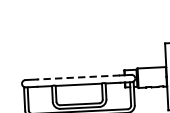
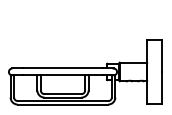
line: (77, 77) -> (62, 68), dashed -> solid

